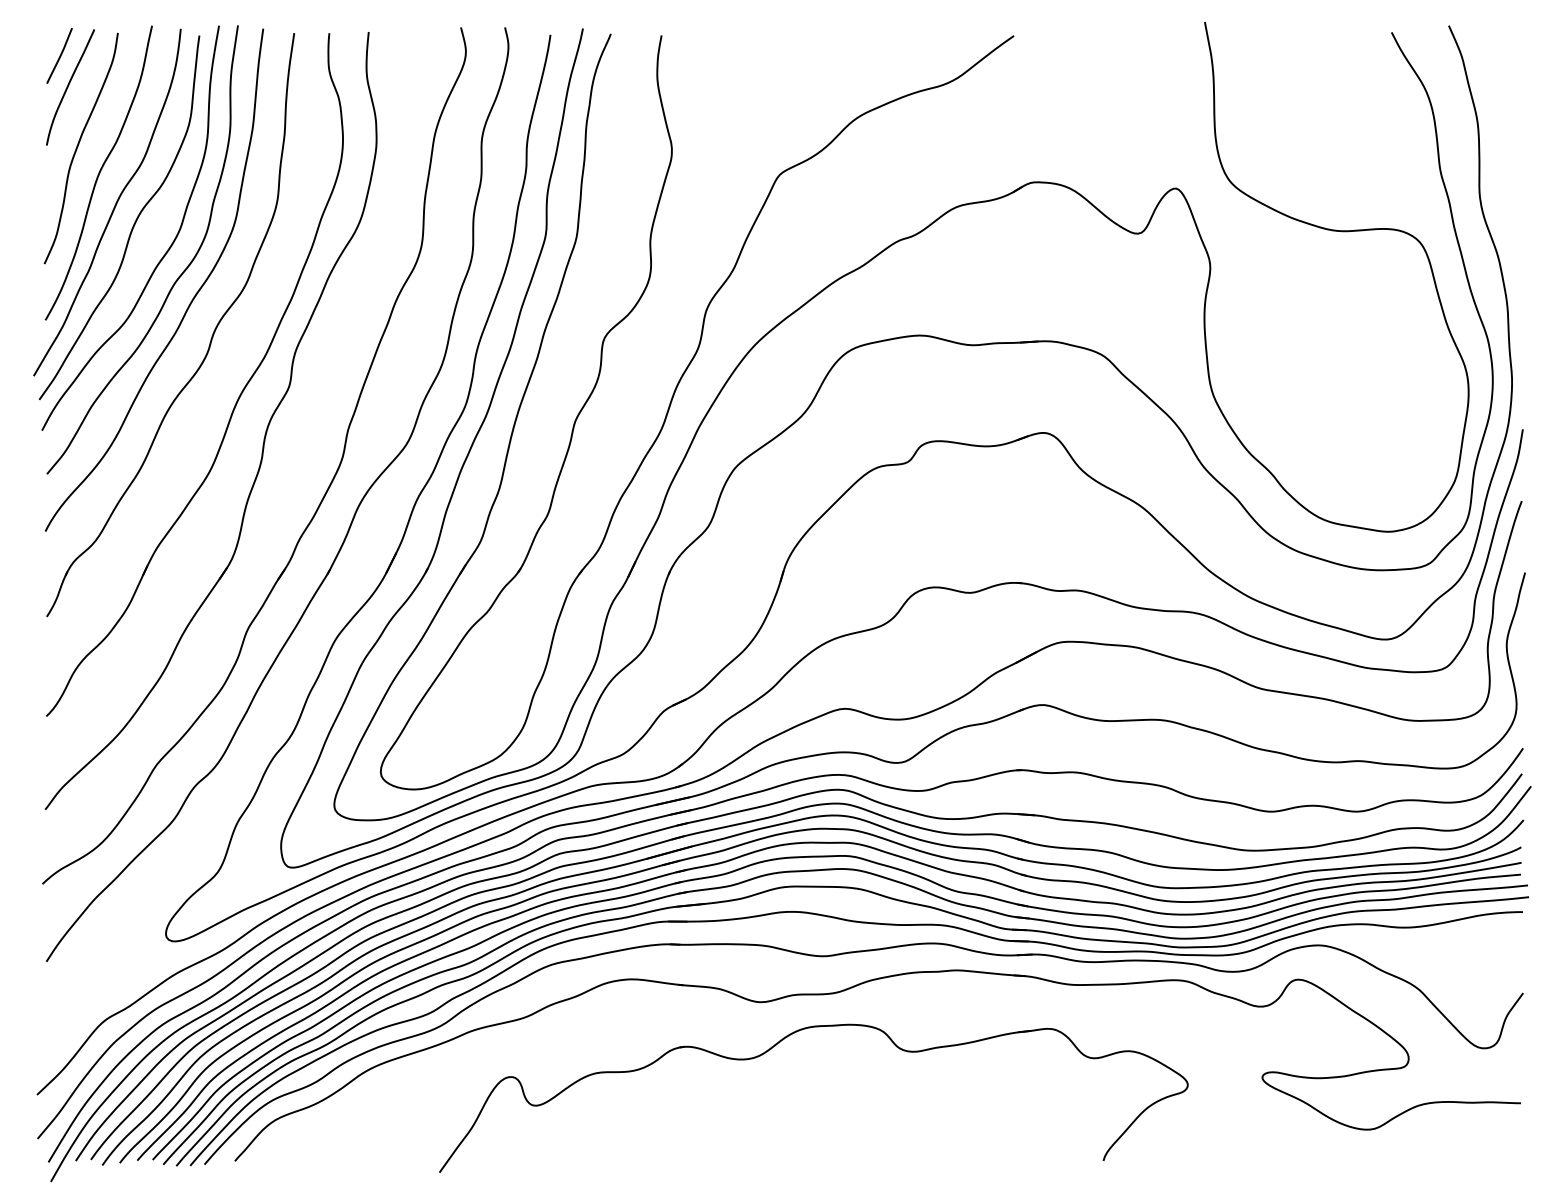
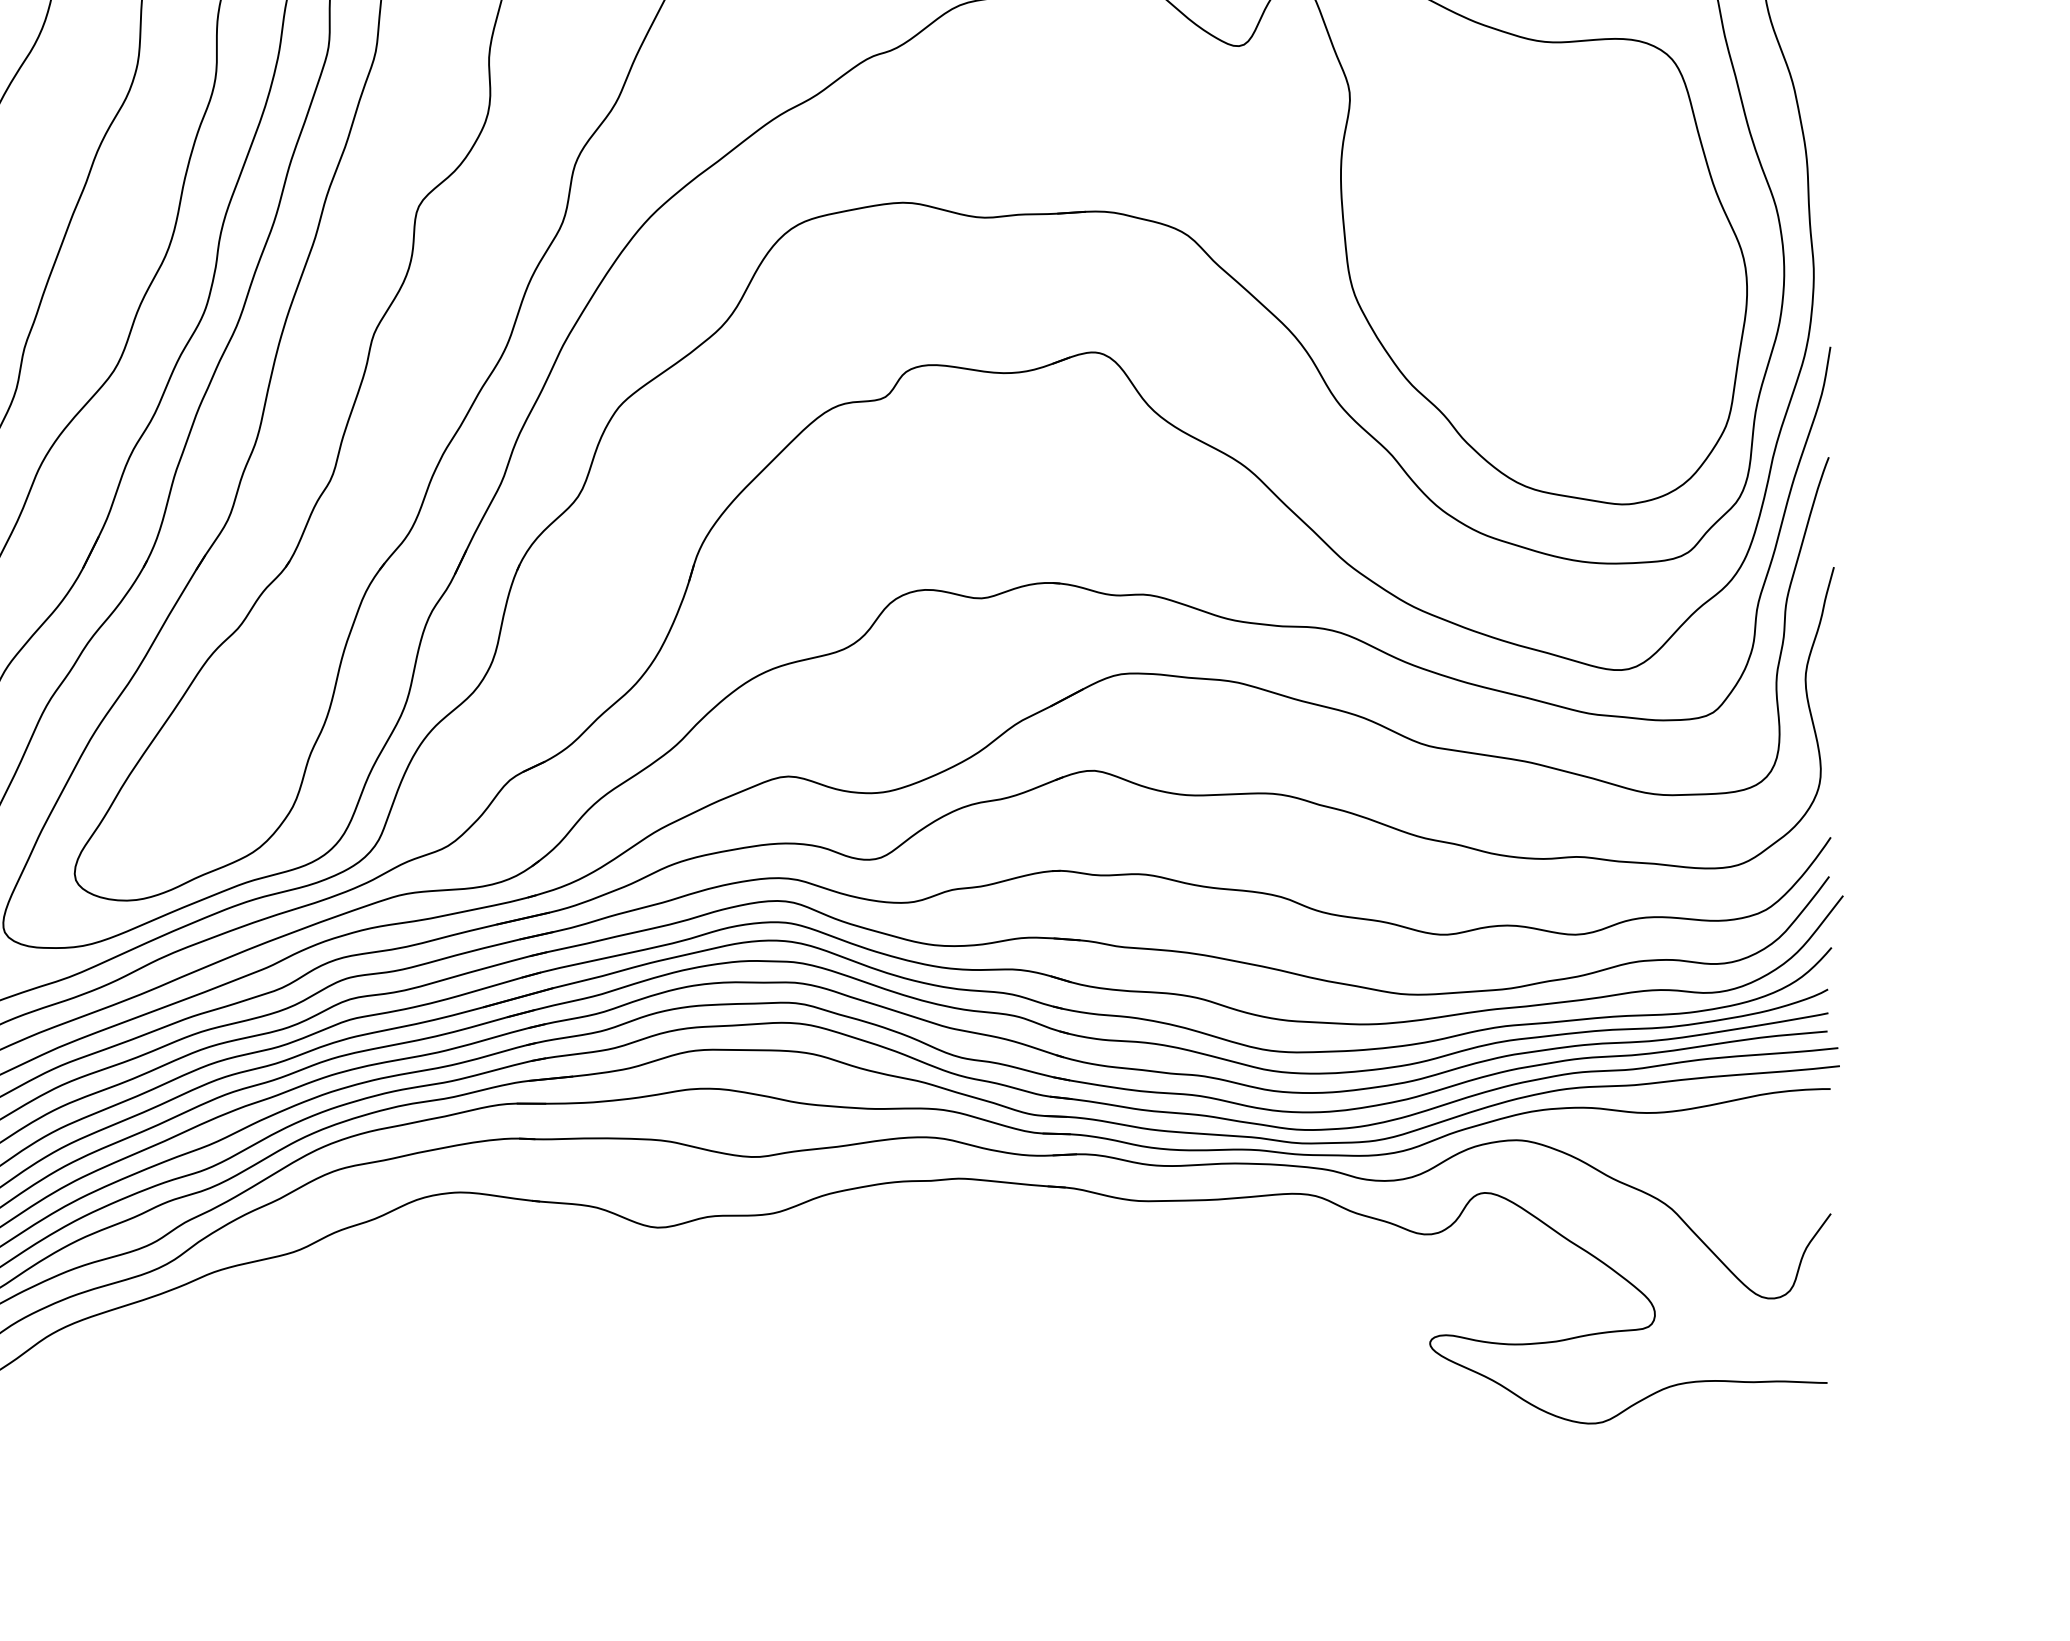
part: (775, 1046) -> (681, 1295), removed

